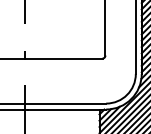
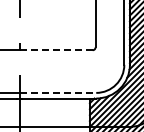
line: (63, 58) -> (55, 50), solid -> dashed
line: (66, 103) -> (58, 92), solid -> dashed

